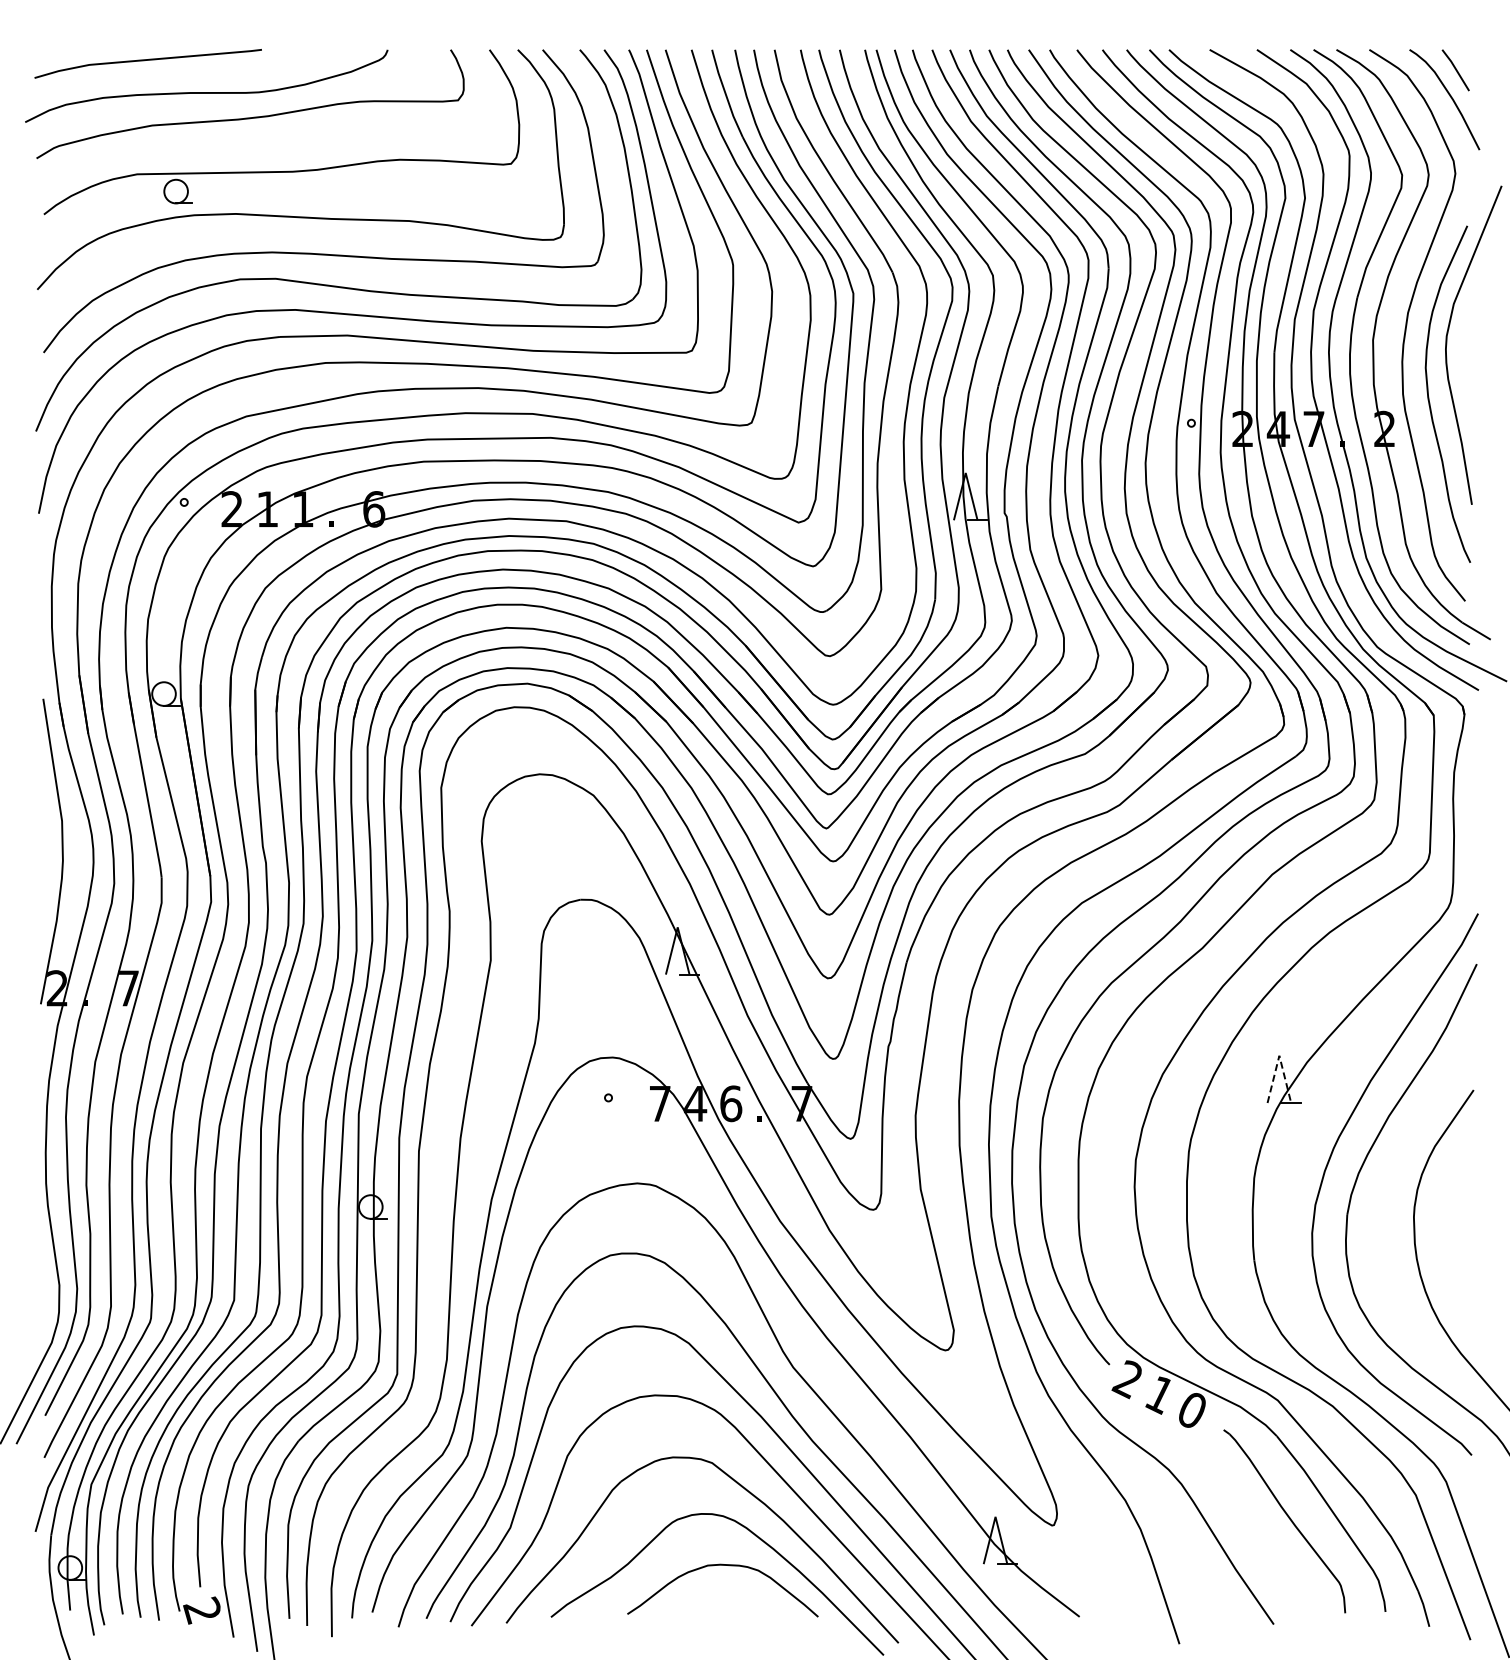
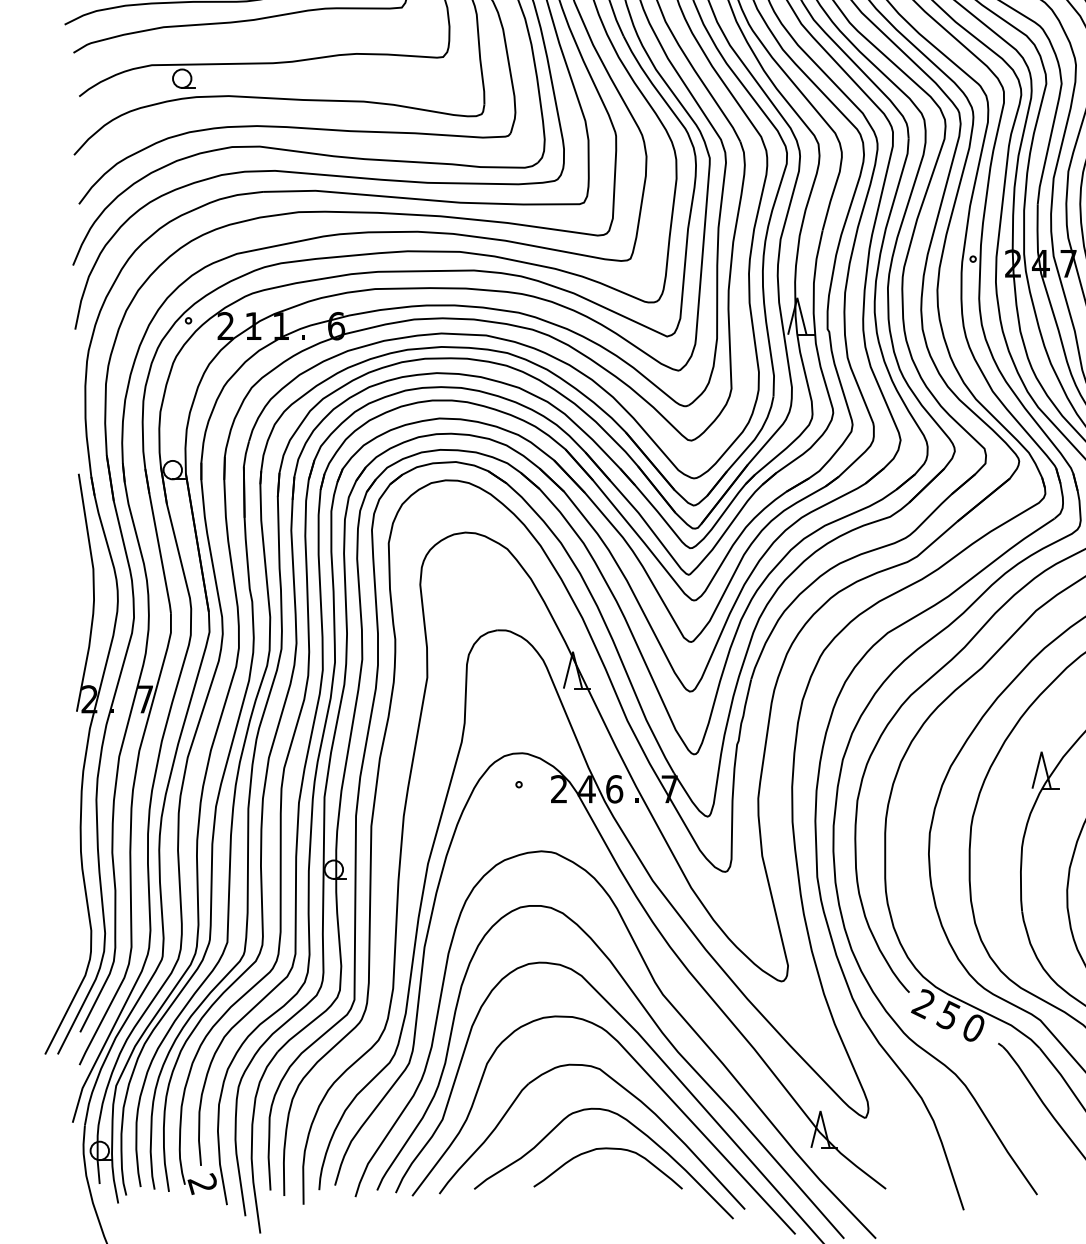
line: (1279, 1055) -> (1041, 751), dashed -> solid
text: (659, 1103) -> (558, 789), 7 -> 2
text: (1159, 1394) -> (948, 1015), 1 -> 5

